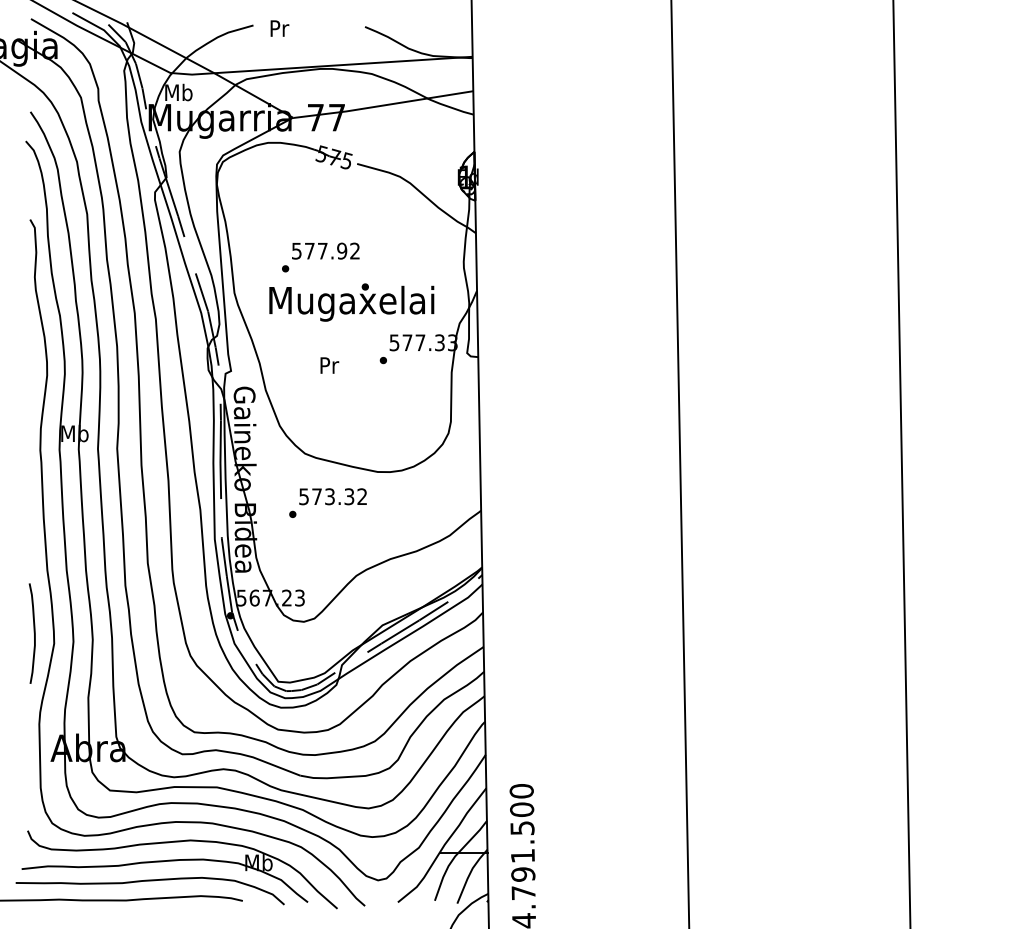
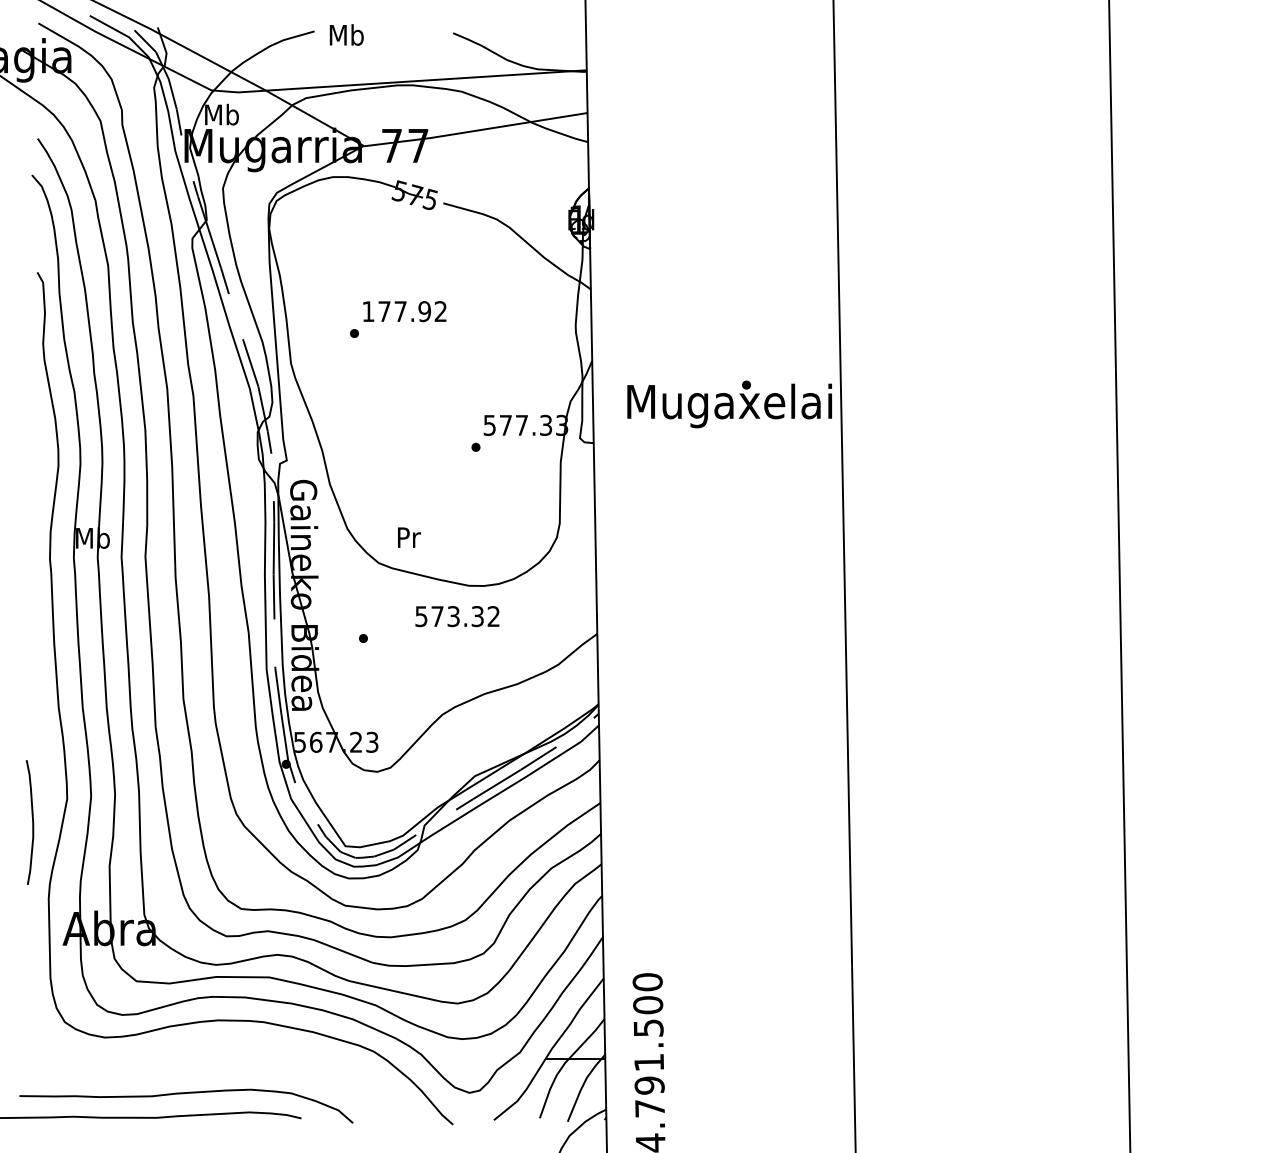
text: (279, 27) -> (346, 34), Pr -> Mb
text: (296, 251) -> (368, 311), 577.92 -> 177.92
text: (351, 302) -> (729, 404), moved
text: (329, 365) -> (409, 537), moved
text: (333, 496) -> (457, 616), moved
curve: (34, 633) -> (32, 822), moved
part: (179, 860) -> (222, 1068), removed

